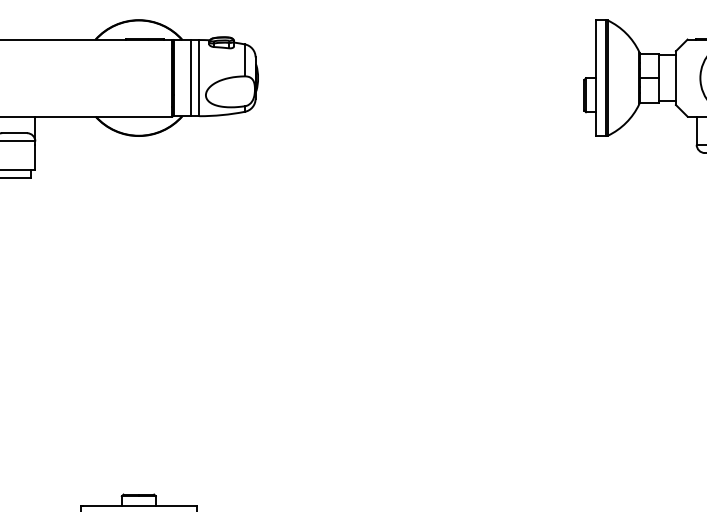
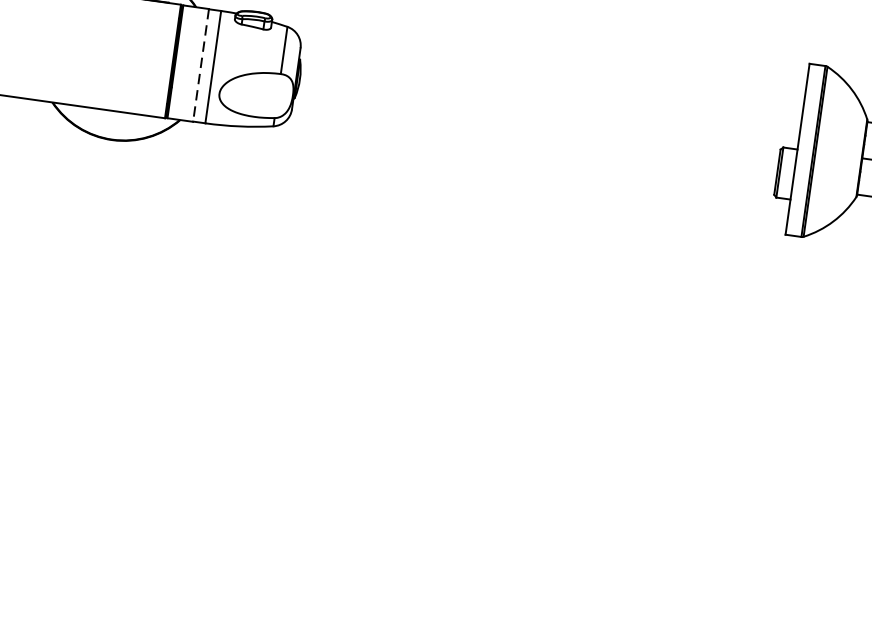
line: (191, 78) -> (201, 66), solid -> dashed

